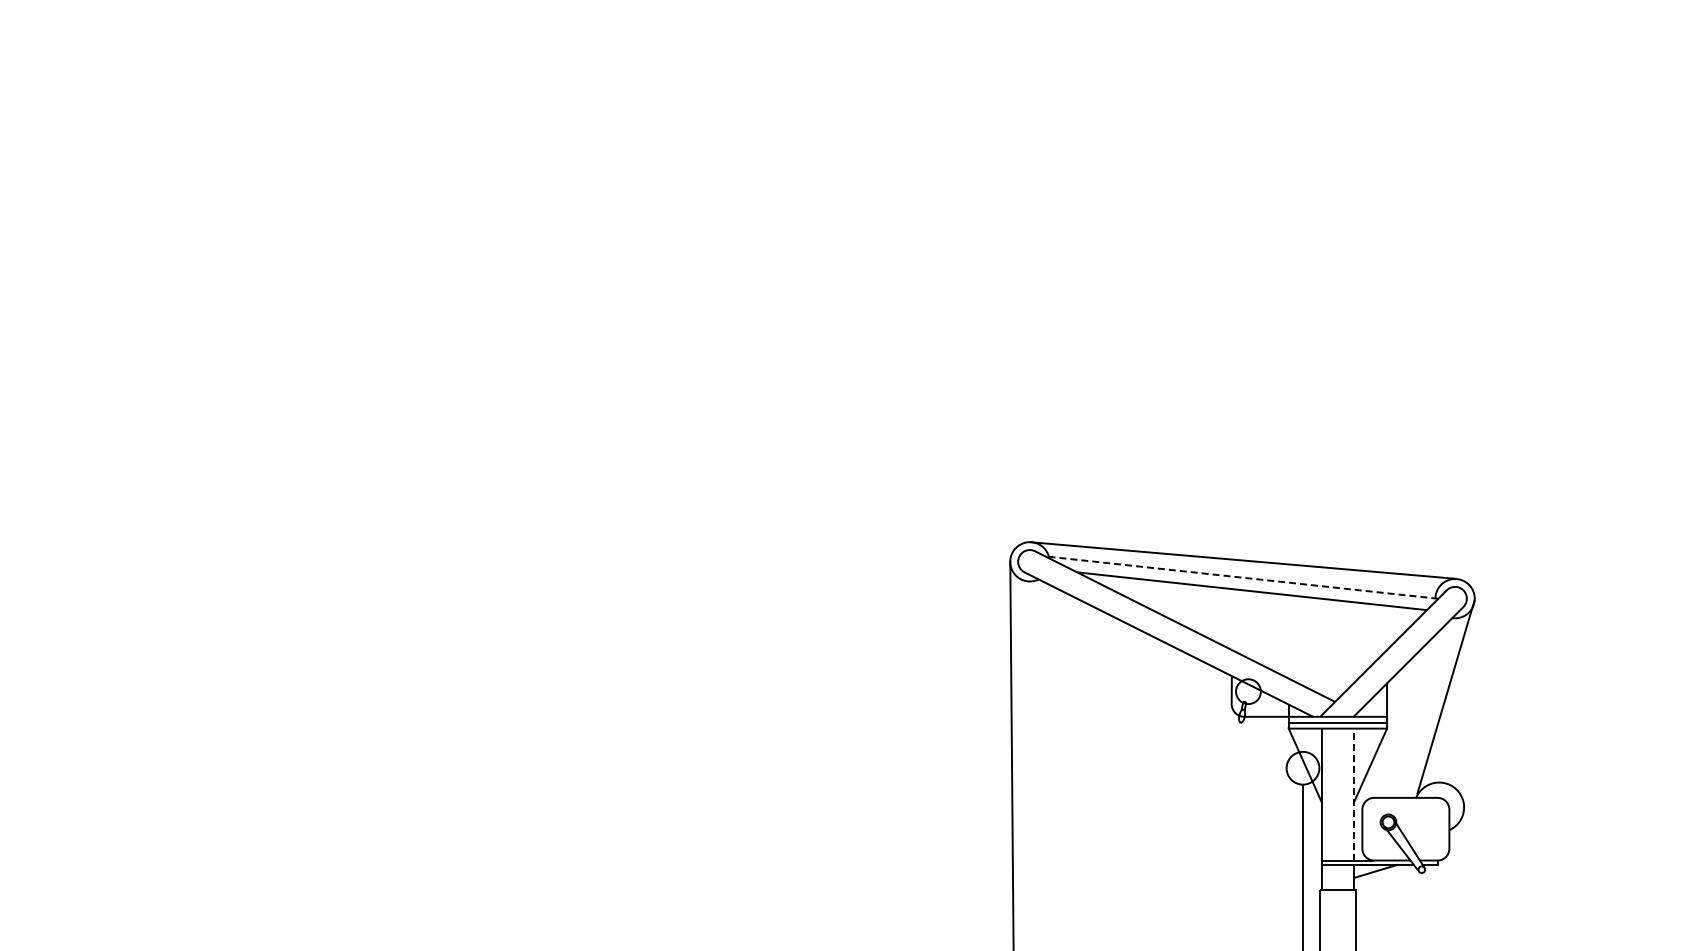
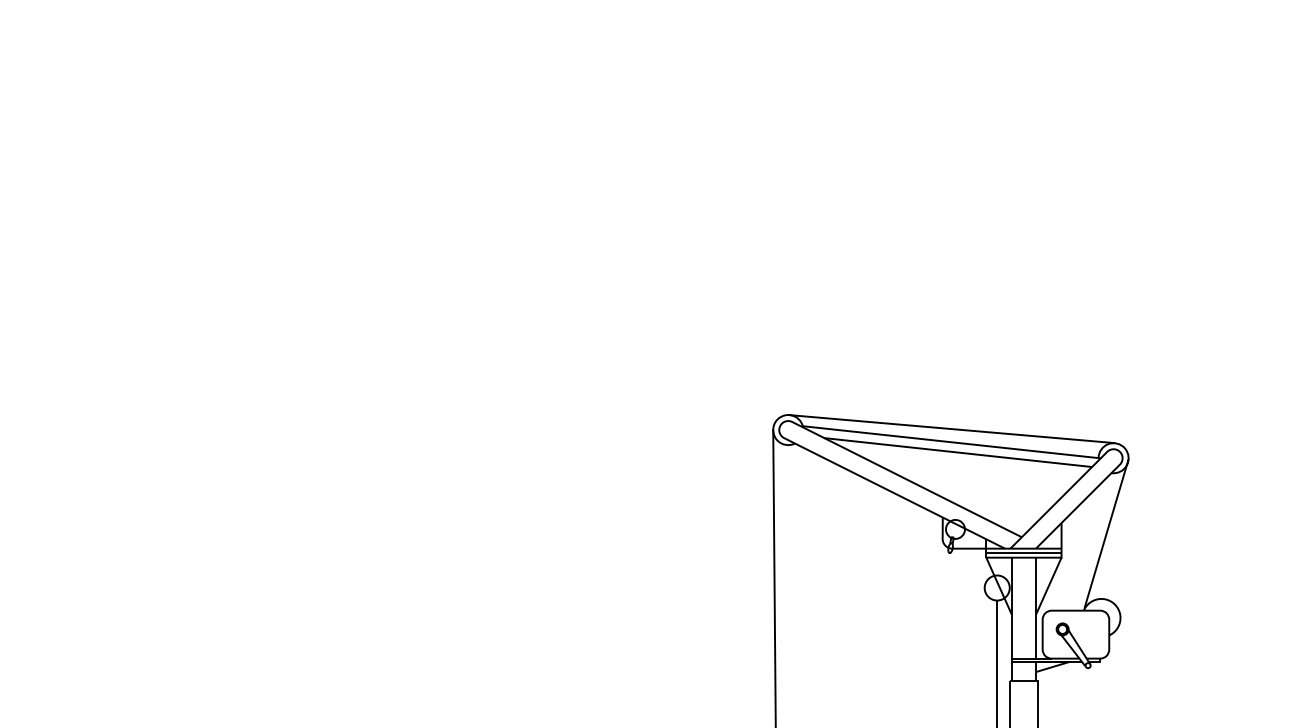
line: (1243, 577) -> (951, 442), dashed -> solid
line: (1353, 794) -> (1035, 608), dashed -> solid

